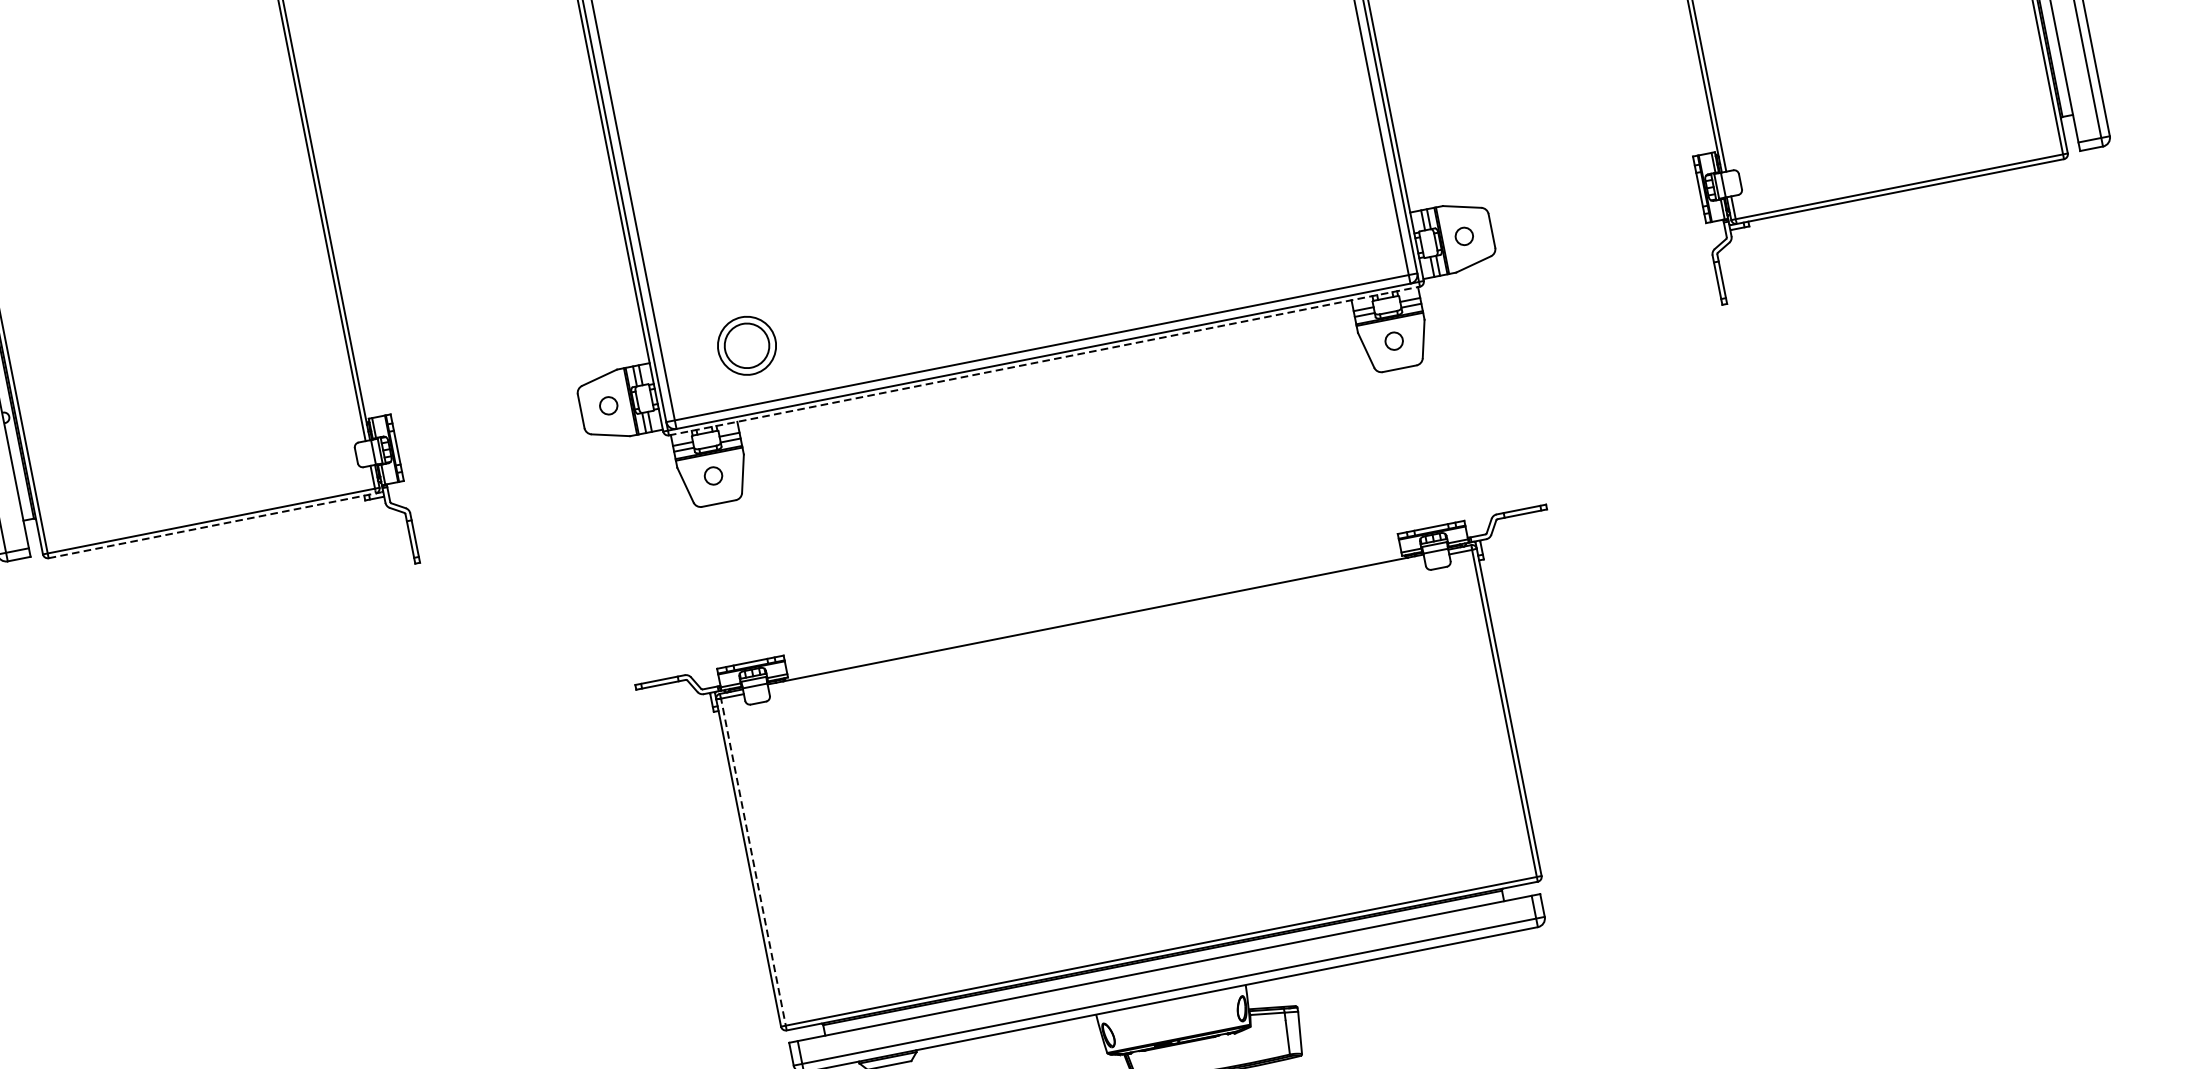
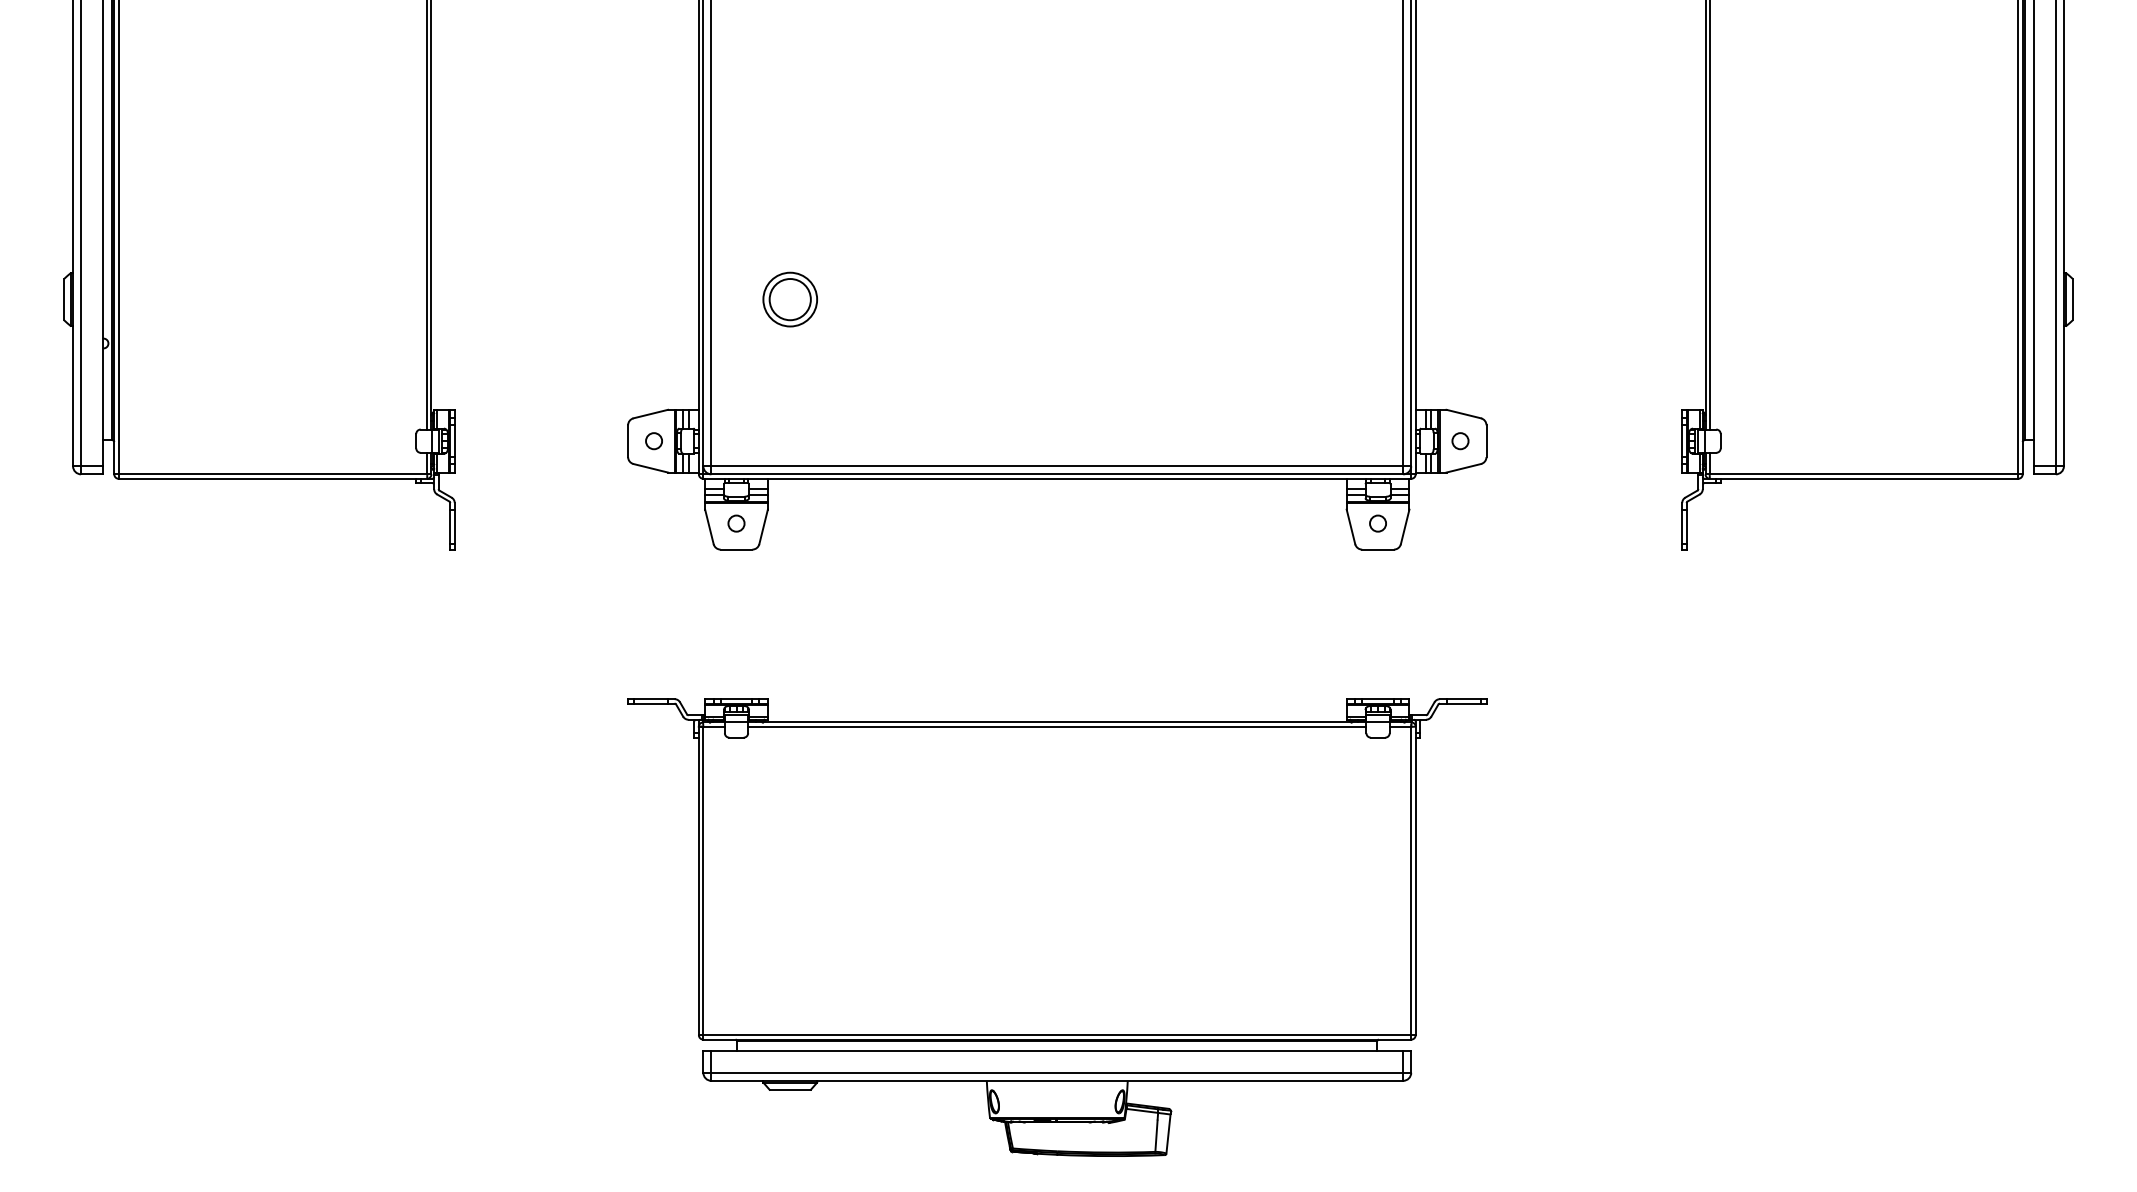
part: (746, 345) -> (789, 299), moved
line: (1044, 360) -> (1057, 478), dashed -> solid
line: (214, 524) -> (275, 478), dashed -> solid
line: (1096, 623) -> (1057, 726), added
line: (753, 863) -> (703, 882), dashed -> solid

